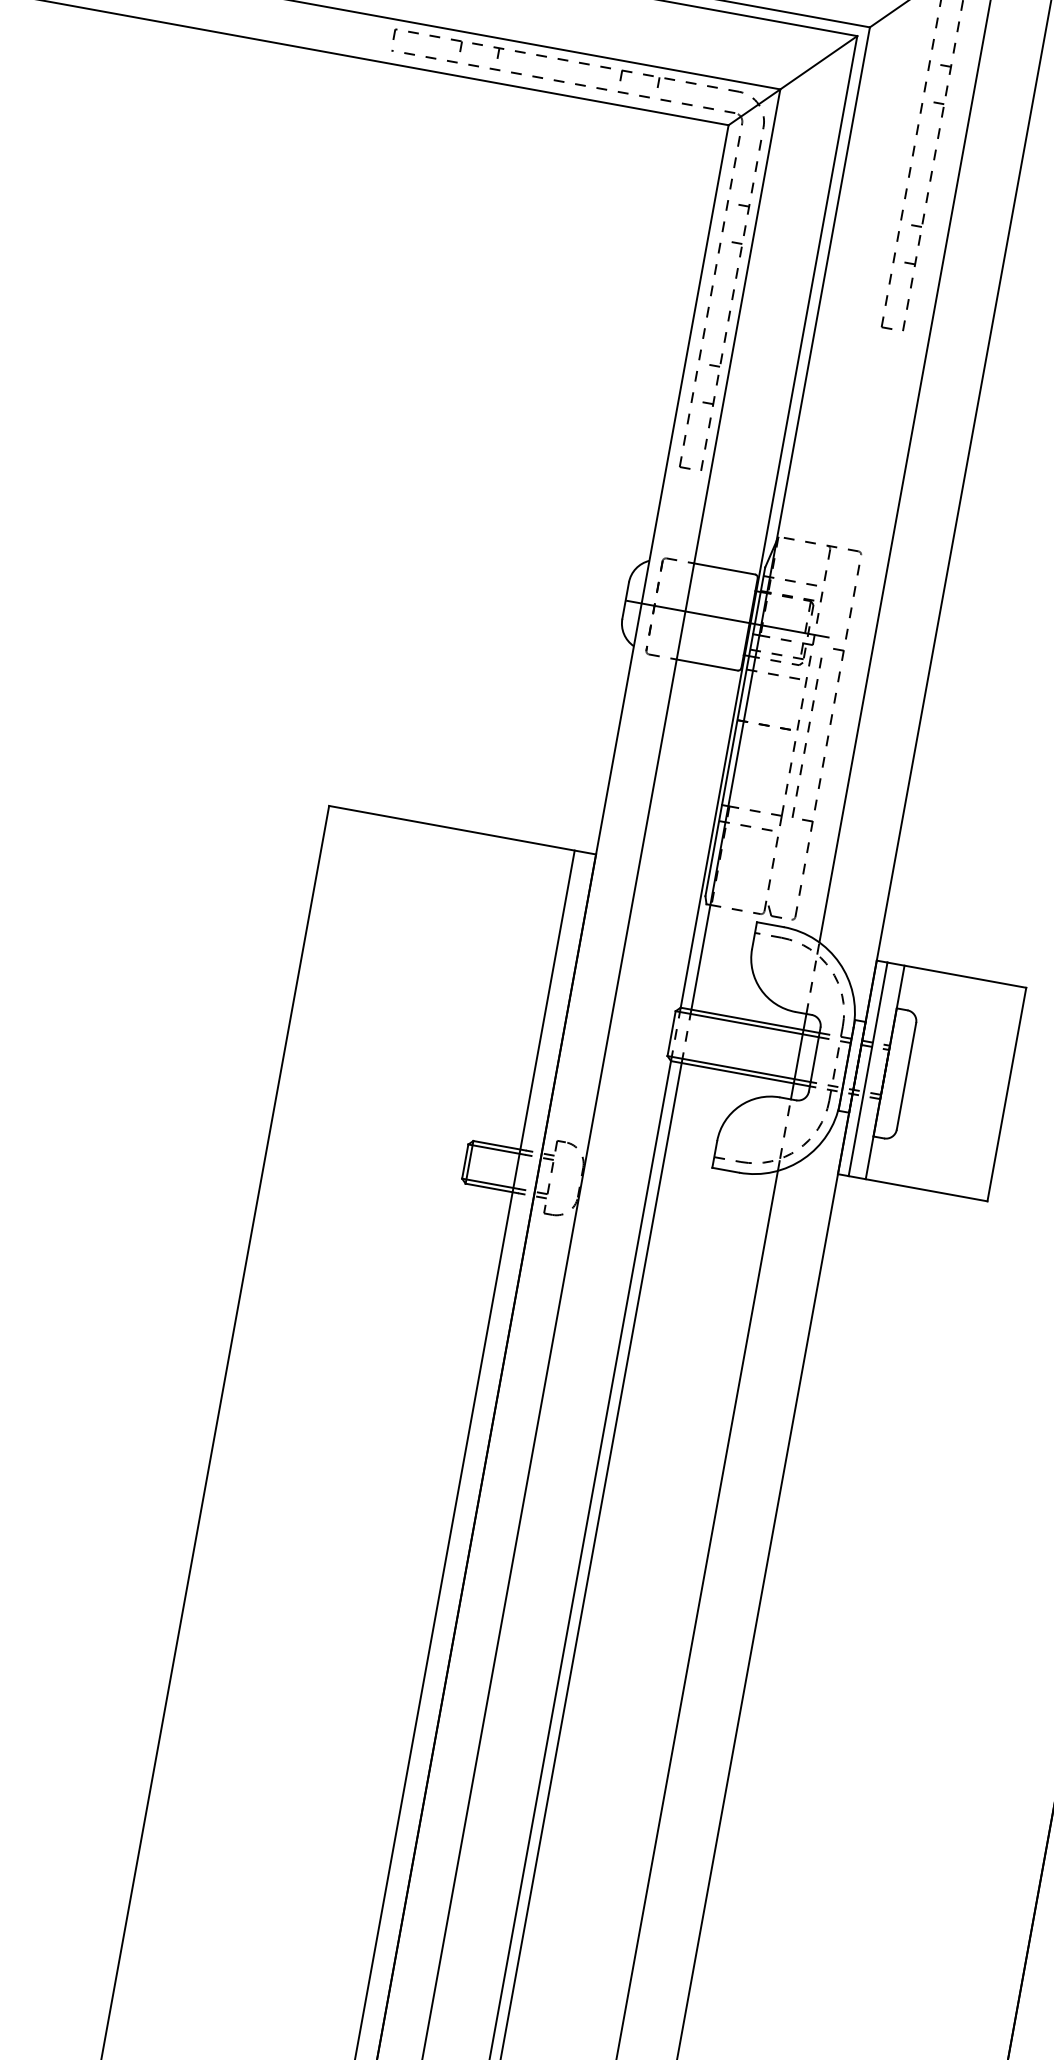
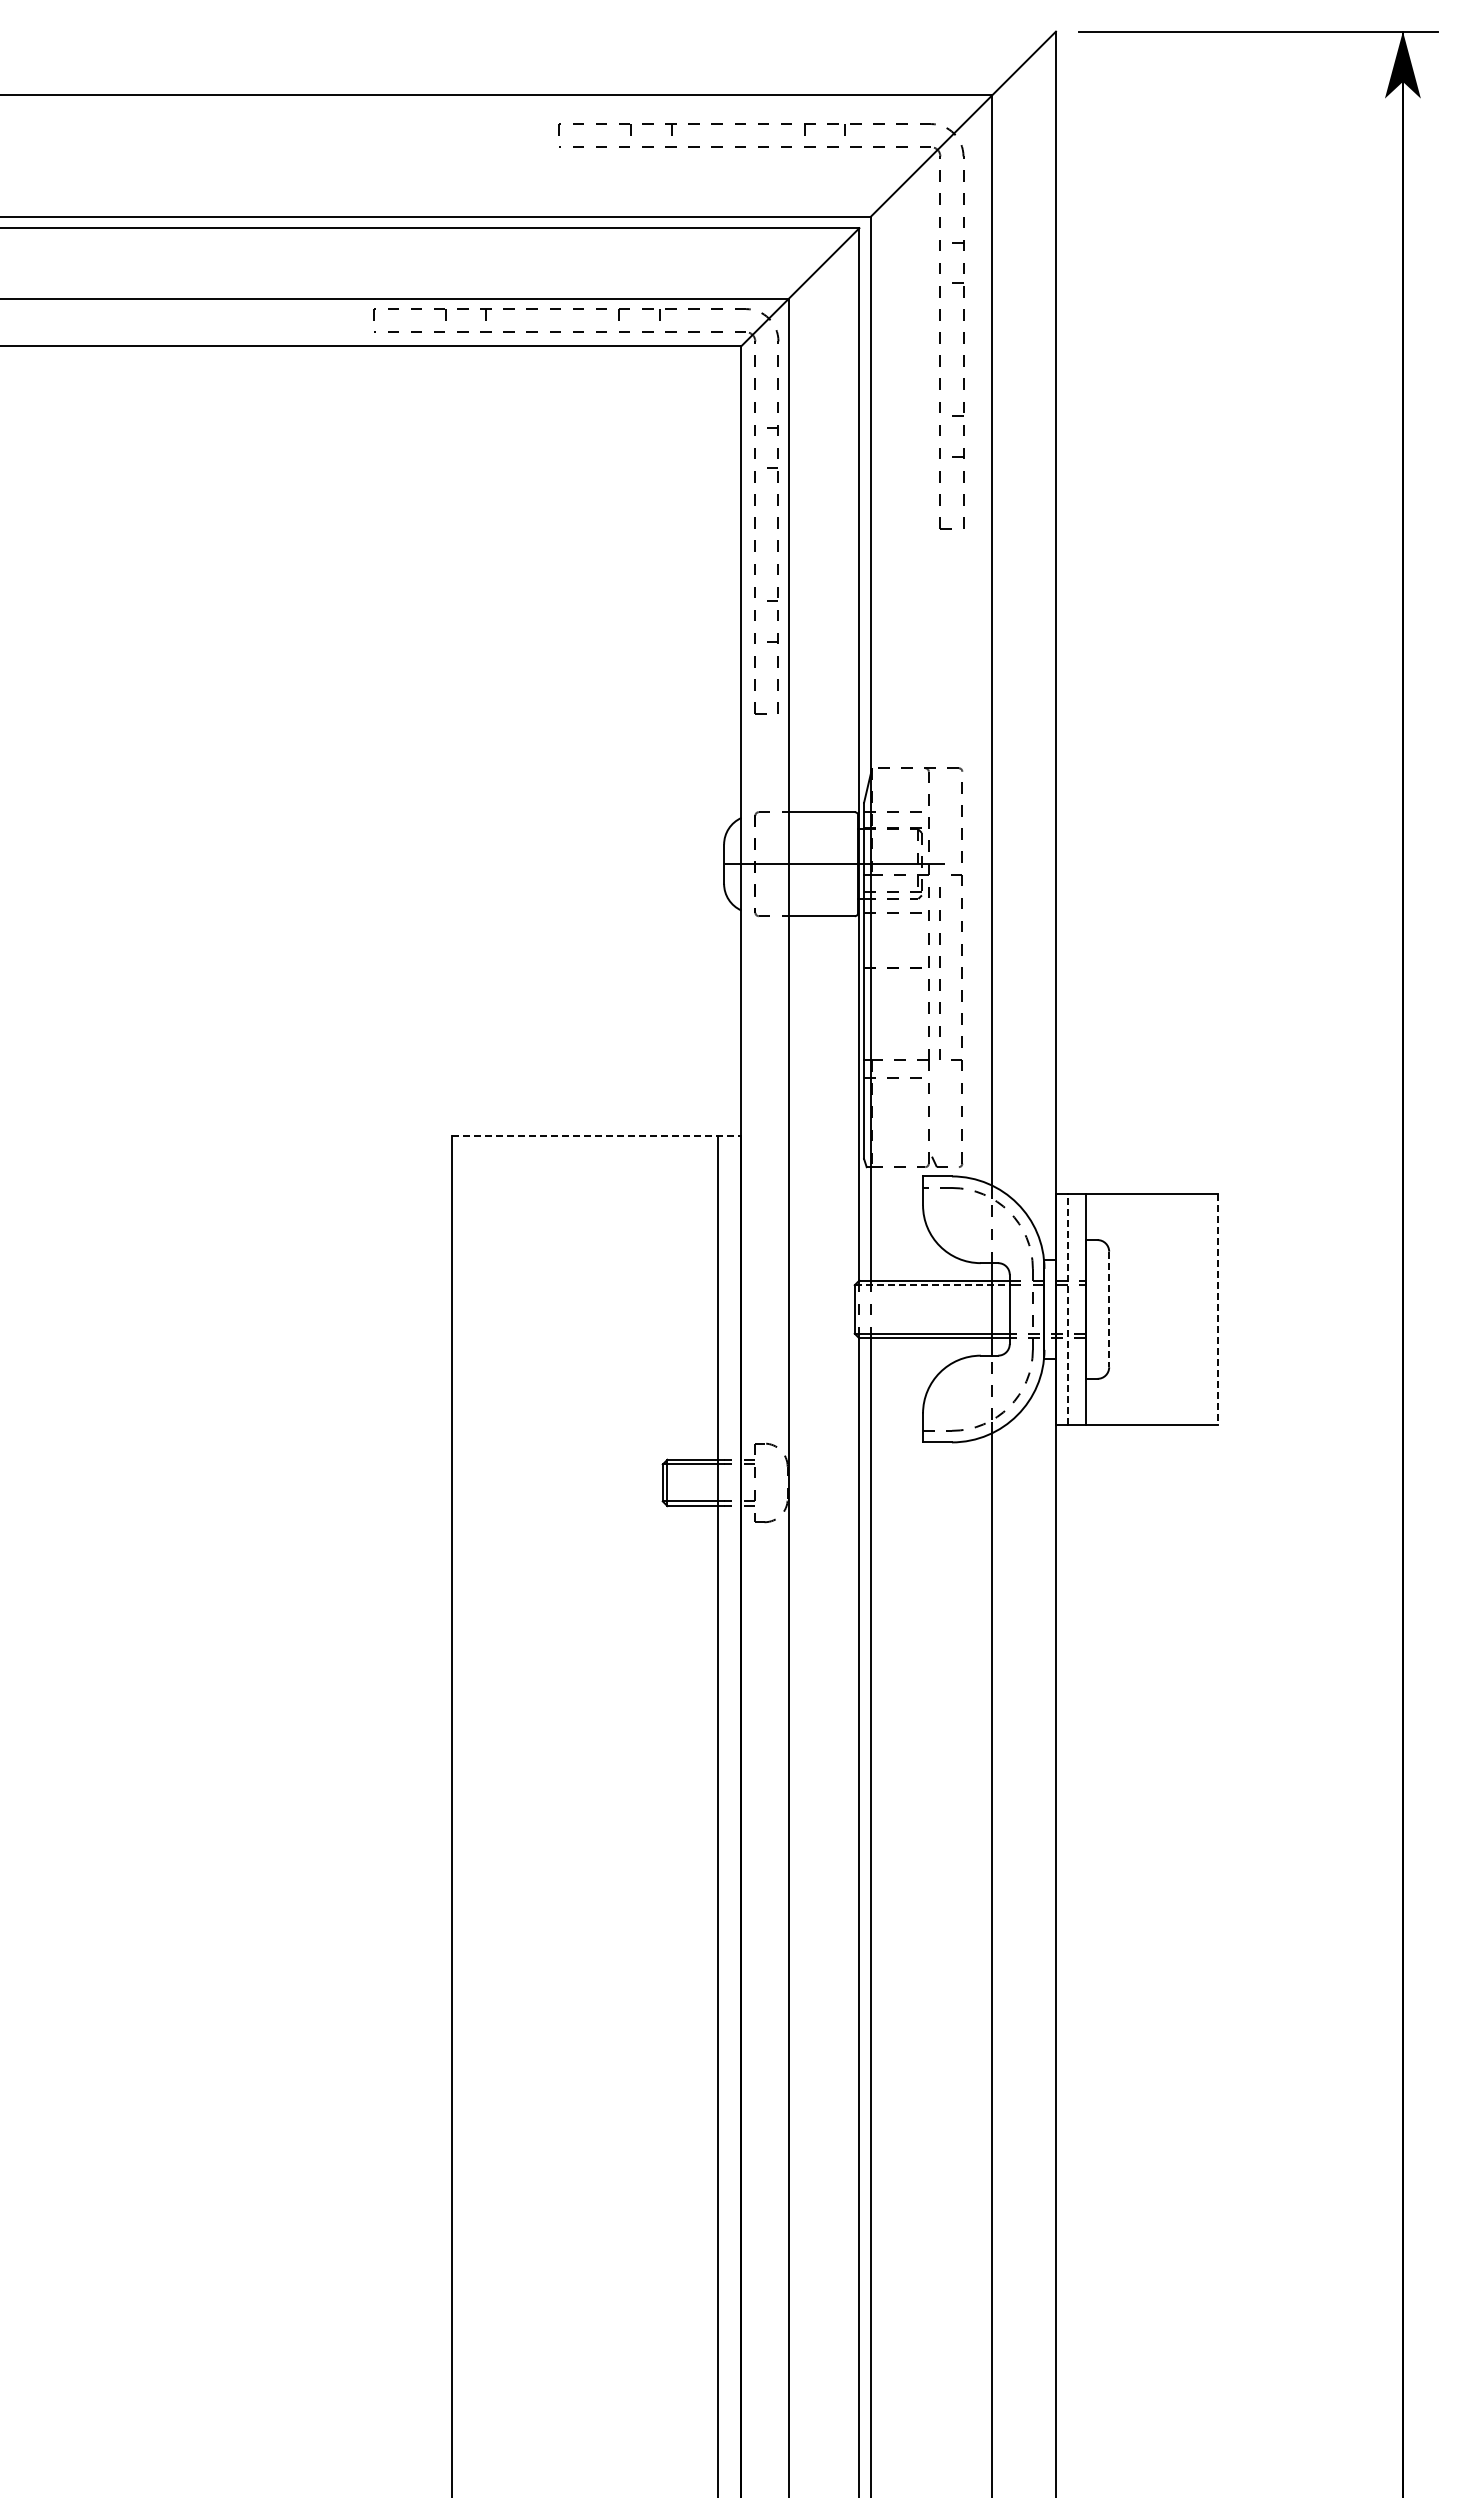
line: (462, 830) -> (596, 1136), solid -> dashed
line: (747, 1024) -> (932, 1285), solid -> dashed
line: (868, 1069) -> (1067, 1309), solid -> dashed
line: (906, 1076) -> (1109, 1309), solid -> dashed
line: (1006, 1094) -> (1217, 1309), solid -> dashed

